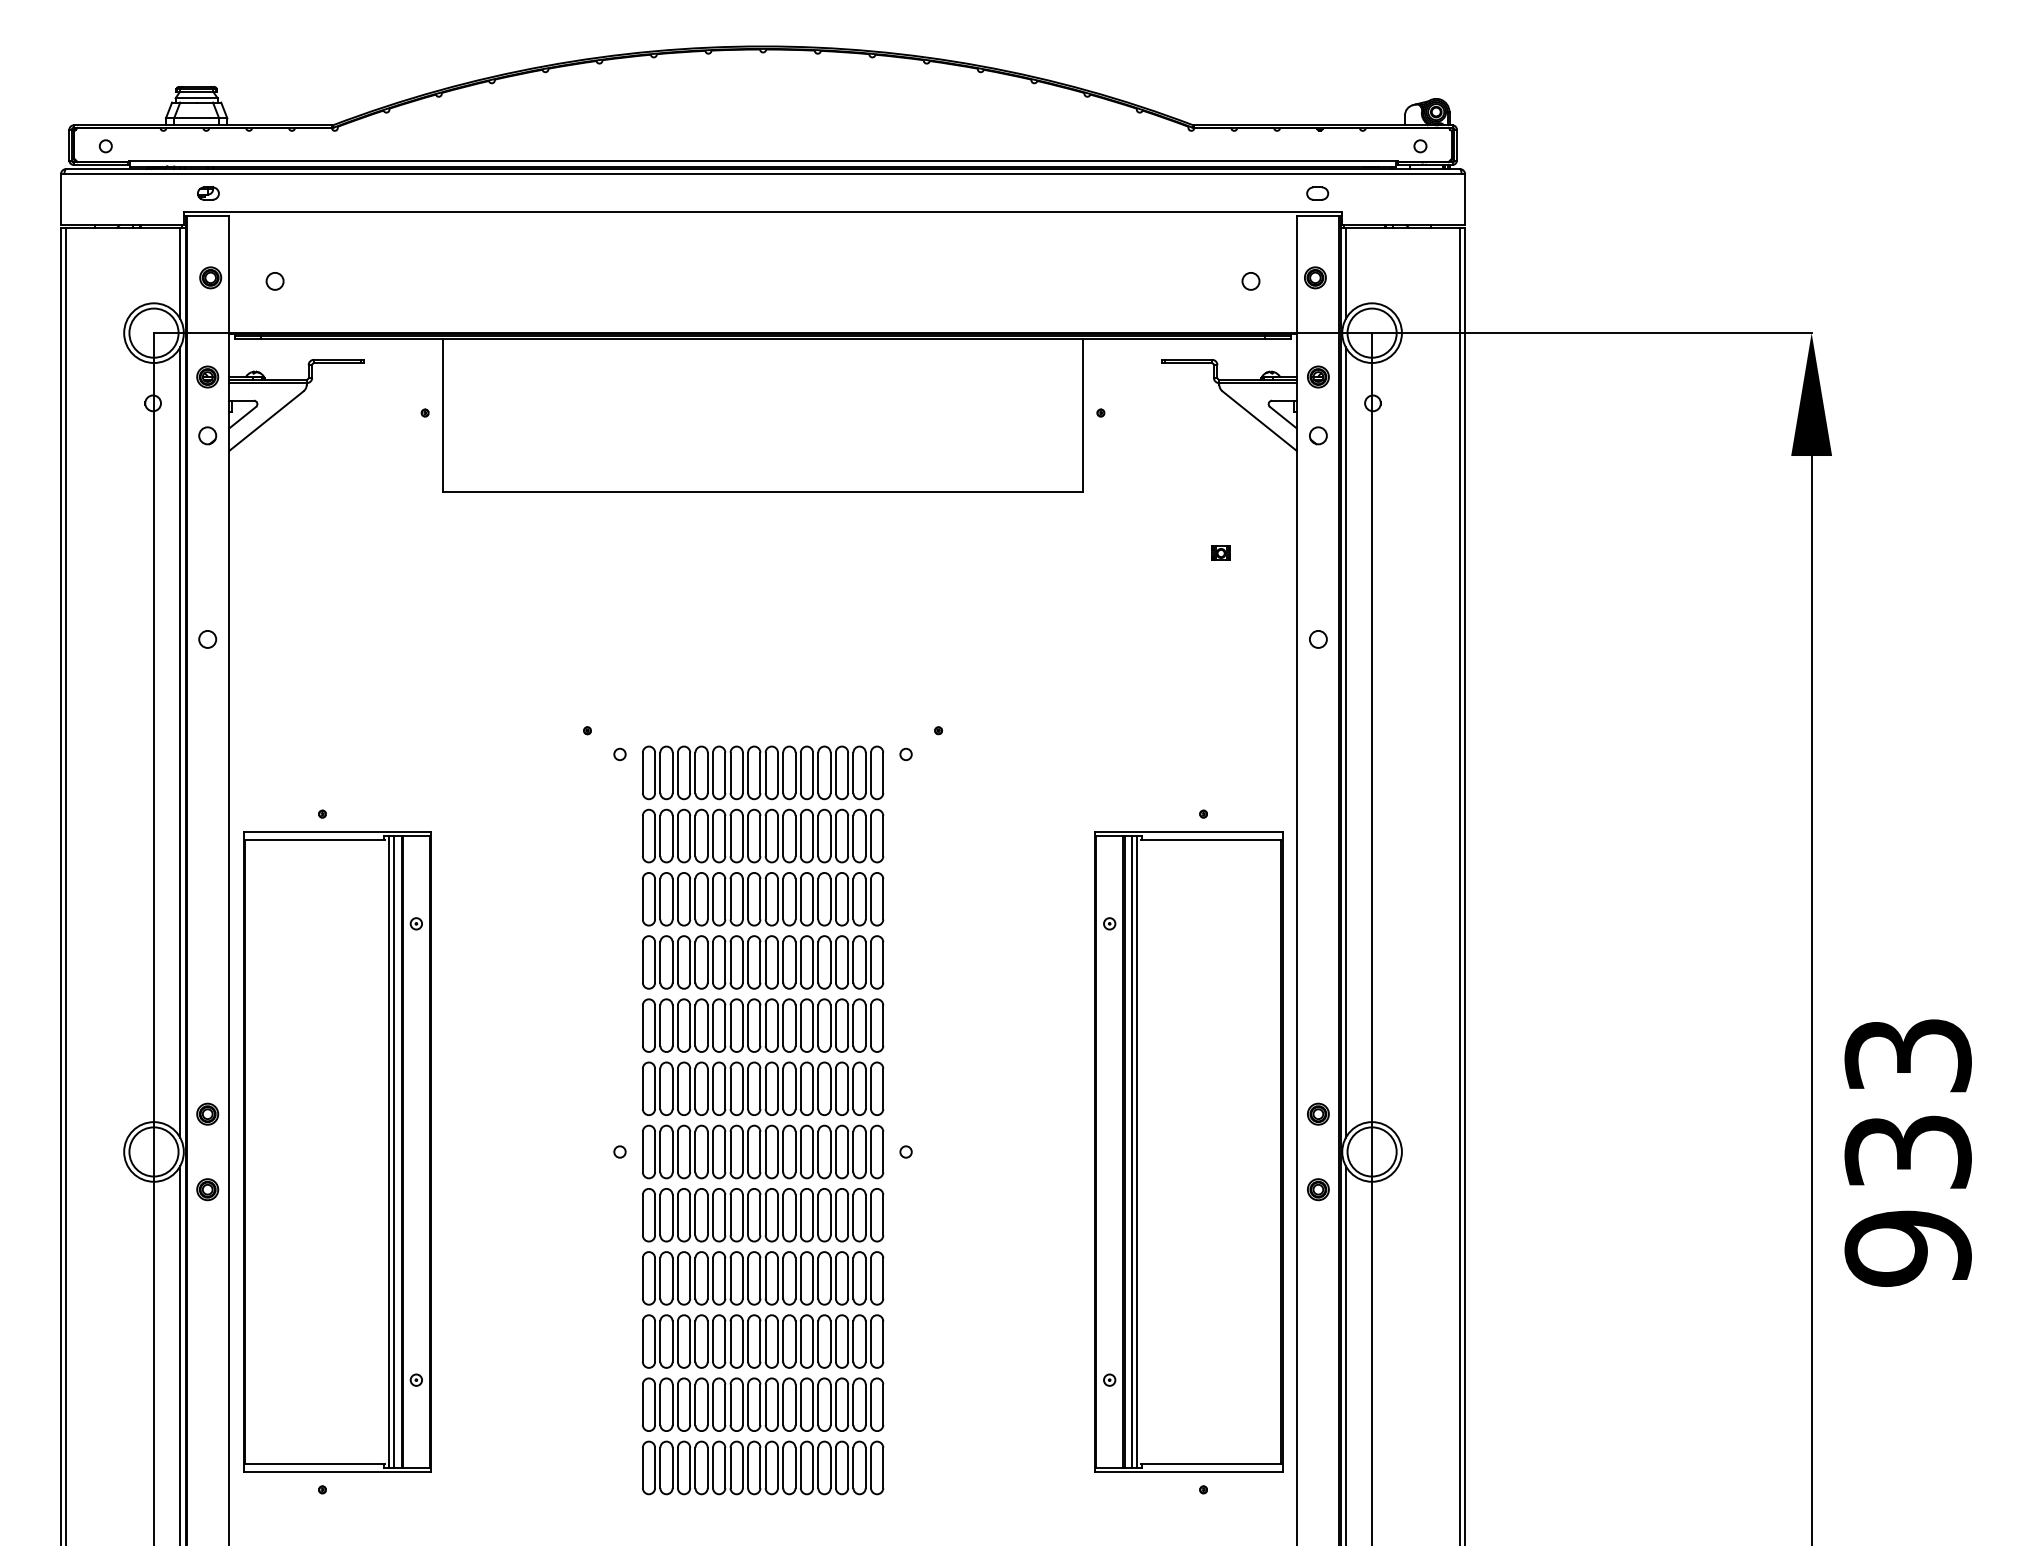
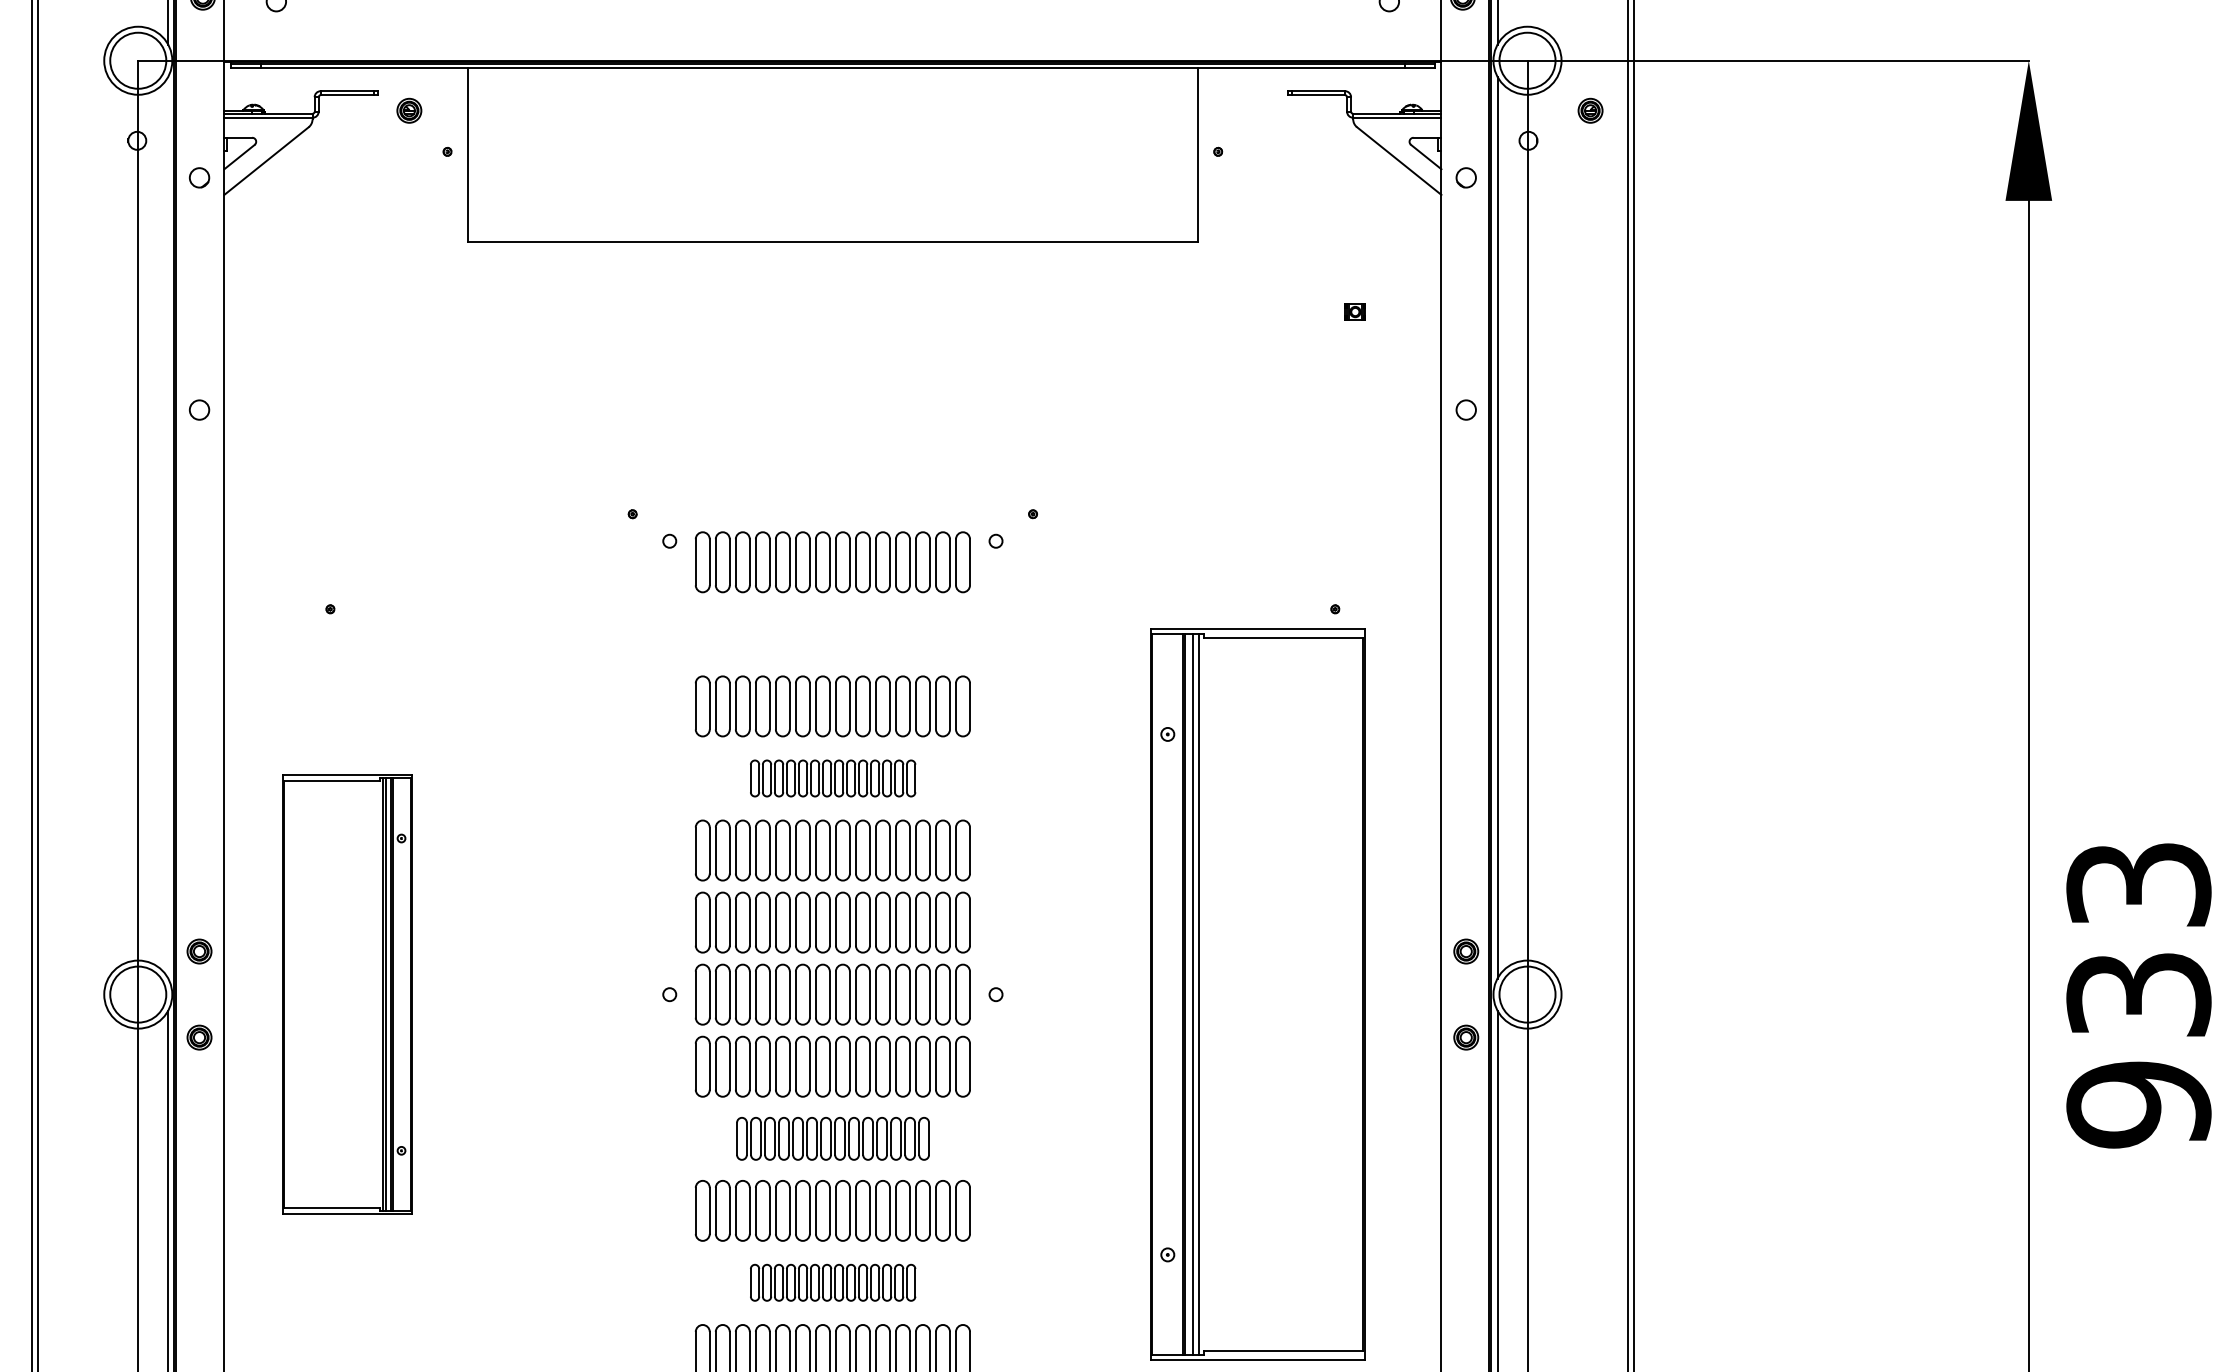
part: (207, 376) -> (409, 110), moved
part: (1318, 376) -> (1590, 110), moved
line: (180, 742) -> (168, 527), removed
part: (763, 835) -> (833, 633), removed
part: (763, 962) -> (833, 778), size x0.6
part: (337, 1151) -> (347, 994), size x0.6
part: (1188, 1151) -> (1257, 994), moved
part: (763, 1278) -> (833, 1138), size x0.7
part: (763, 1404) -> (833, 1282), size x0.6

